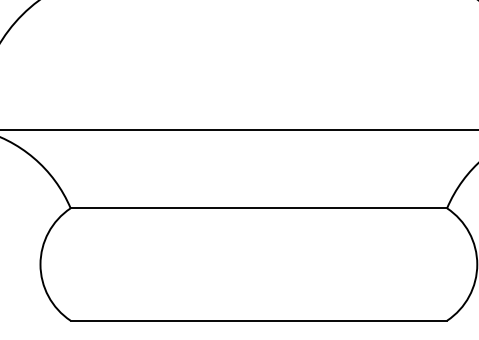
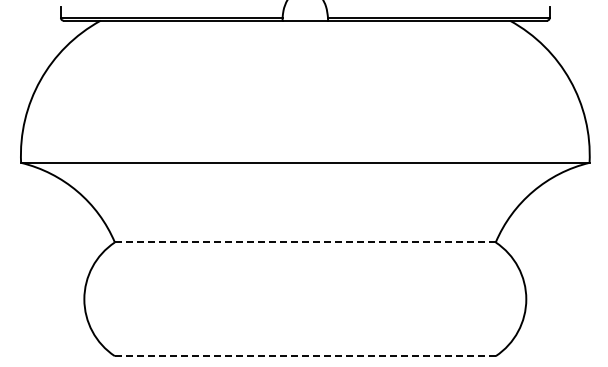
line: (258, 208) -> (304, 242), solid -> dashed
line: (258, 321) -> (304, 356), solid -> dashed

